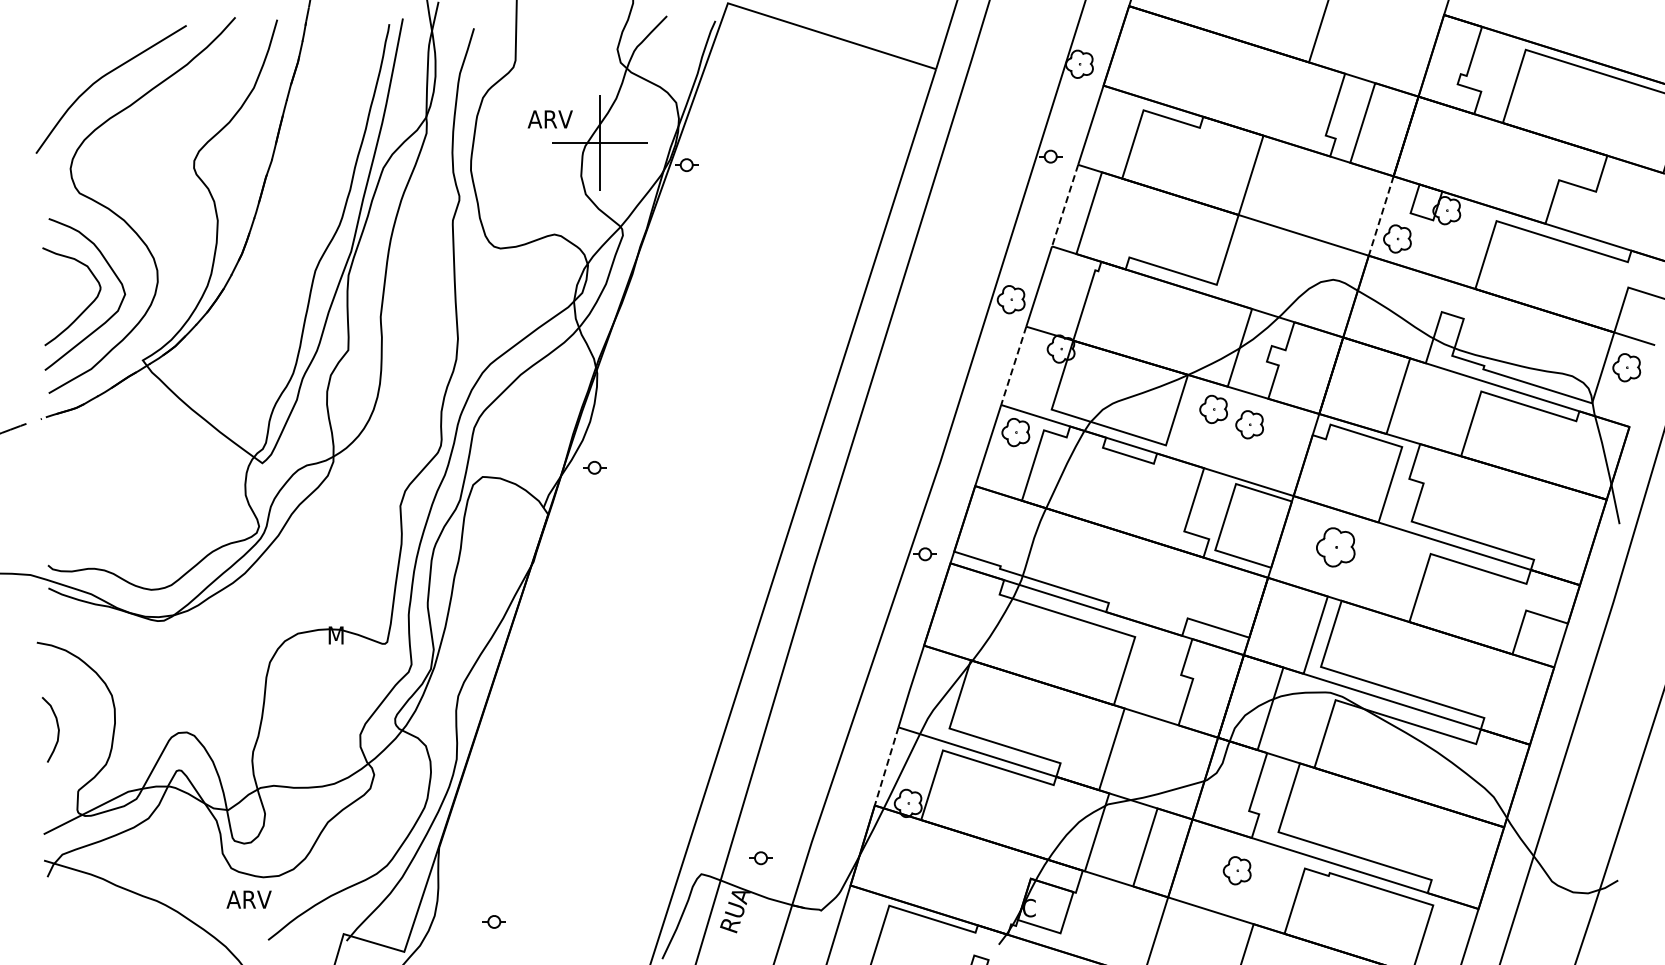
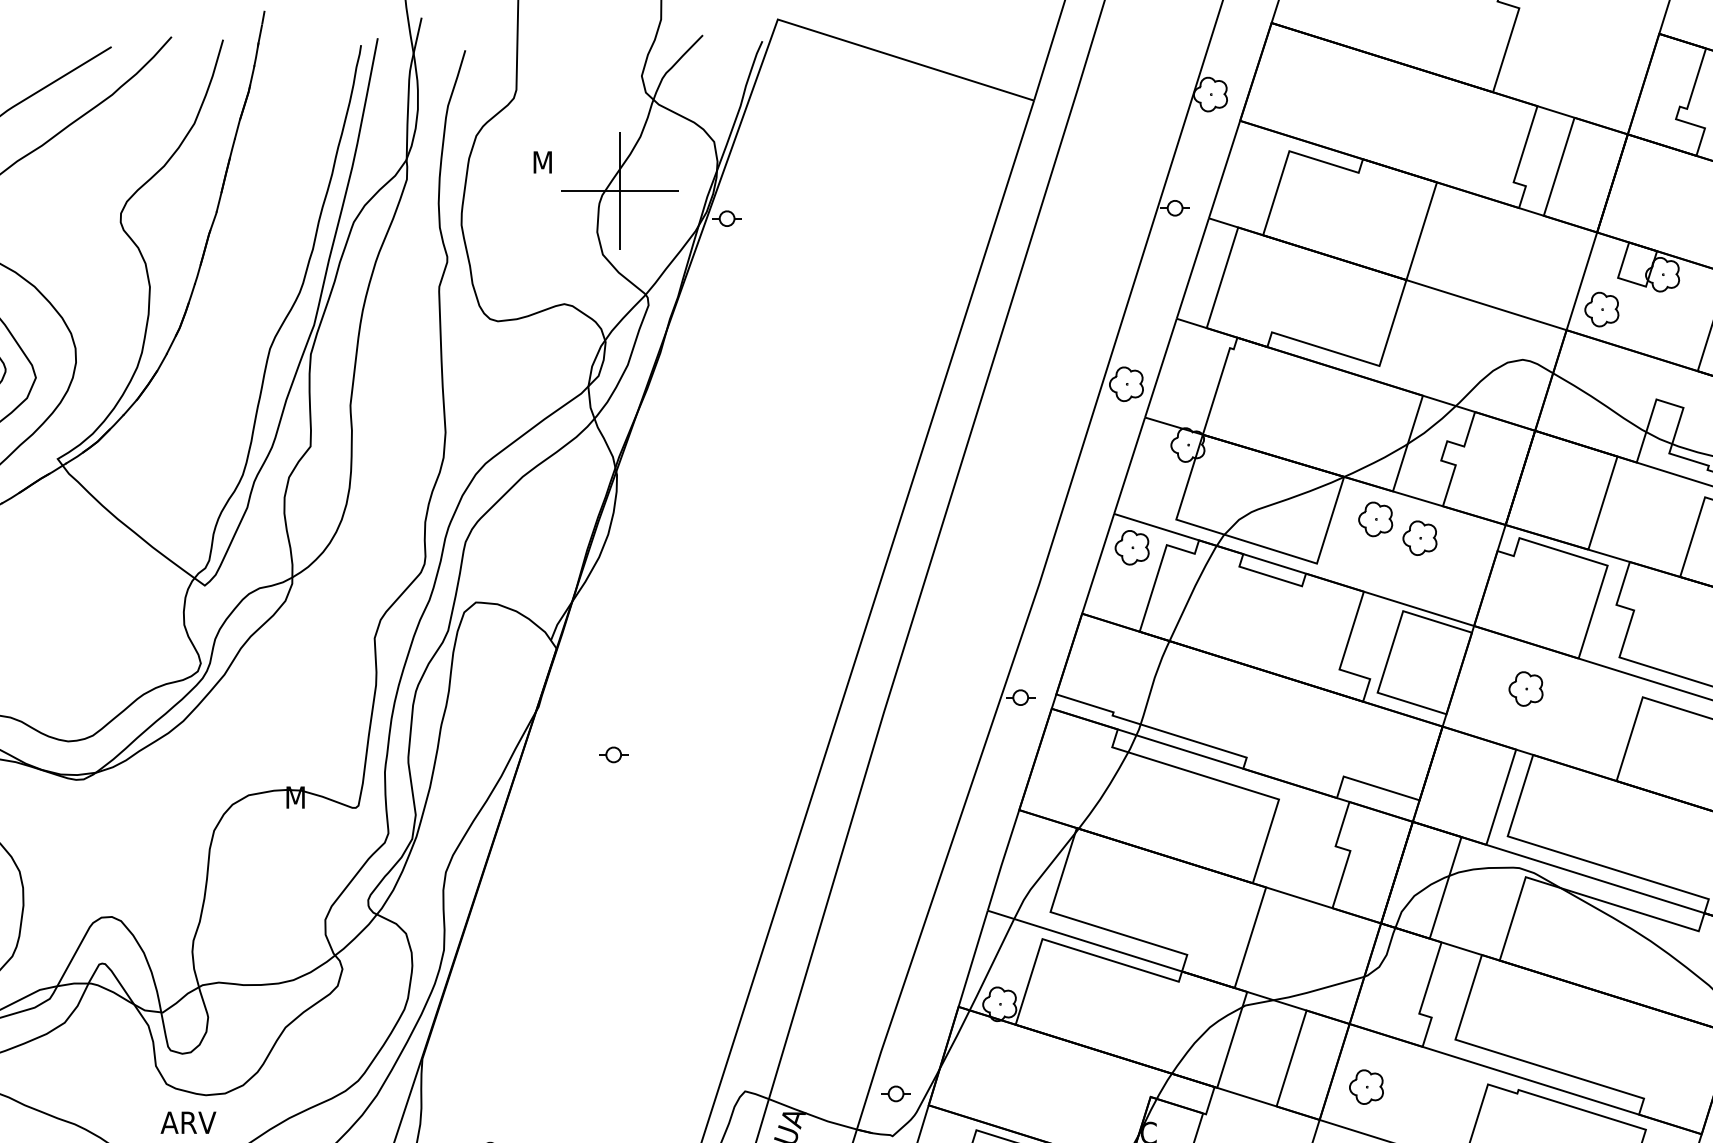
text: (549, 119) -> (558, 162), ARV -> M
line: (1065, 205) -> (1193, 268), dashed -> solid
line: (1381, 216) -> (1582, 281), dashed -> solid
line: (1013, 366) -> (1129, 466), dashed -> solid
part: (594, 467) -> (613, 754), moved
part: (1335, 546) -> (1525, 688), size x0.71
line: (886, 766) -> (972, 958), dashed -> solid
part: (760, 858) -> (895, 1094), moved
part: (1236, 870) -> (1365, 1086), moved

